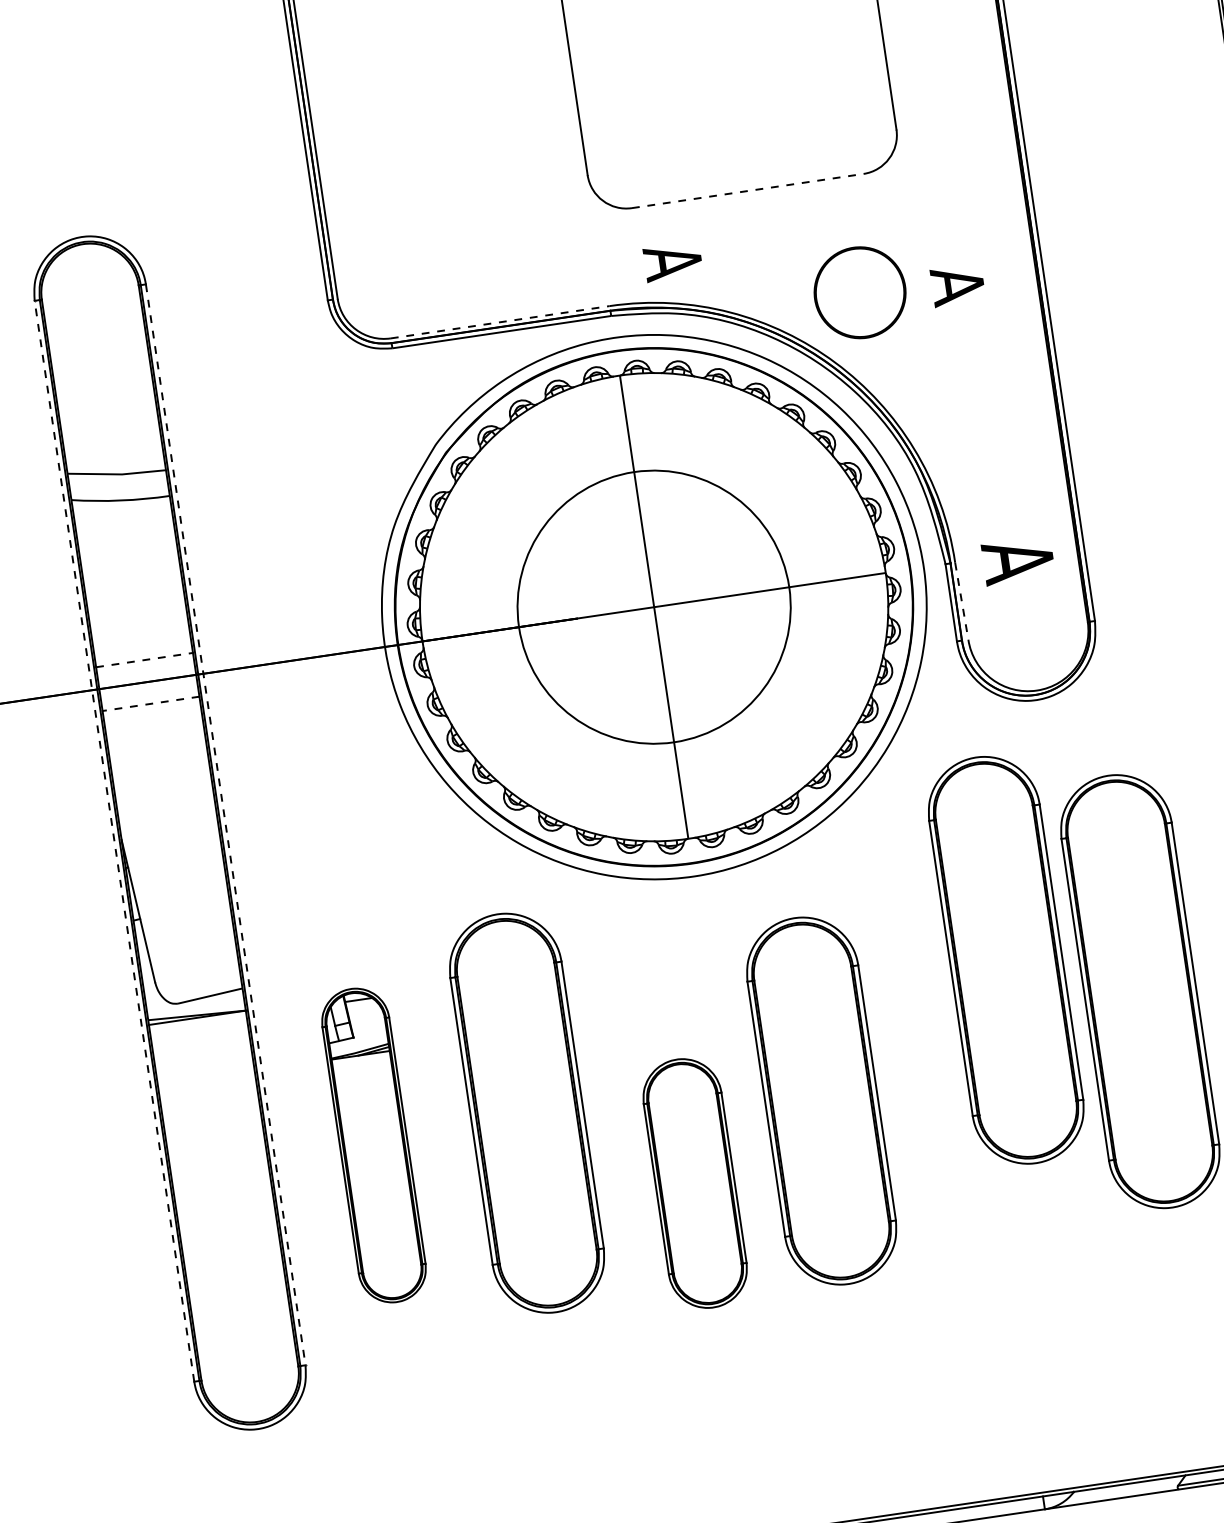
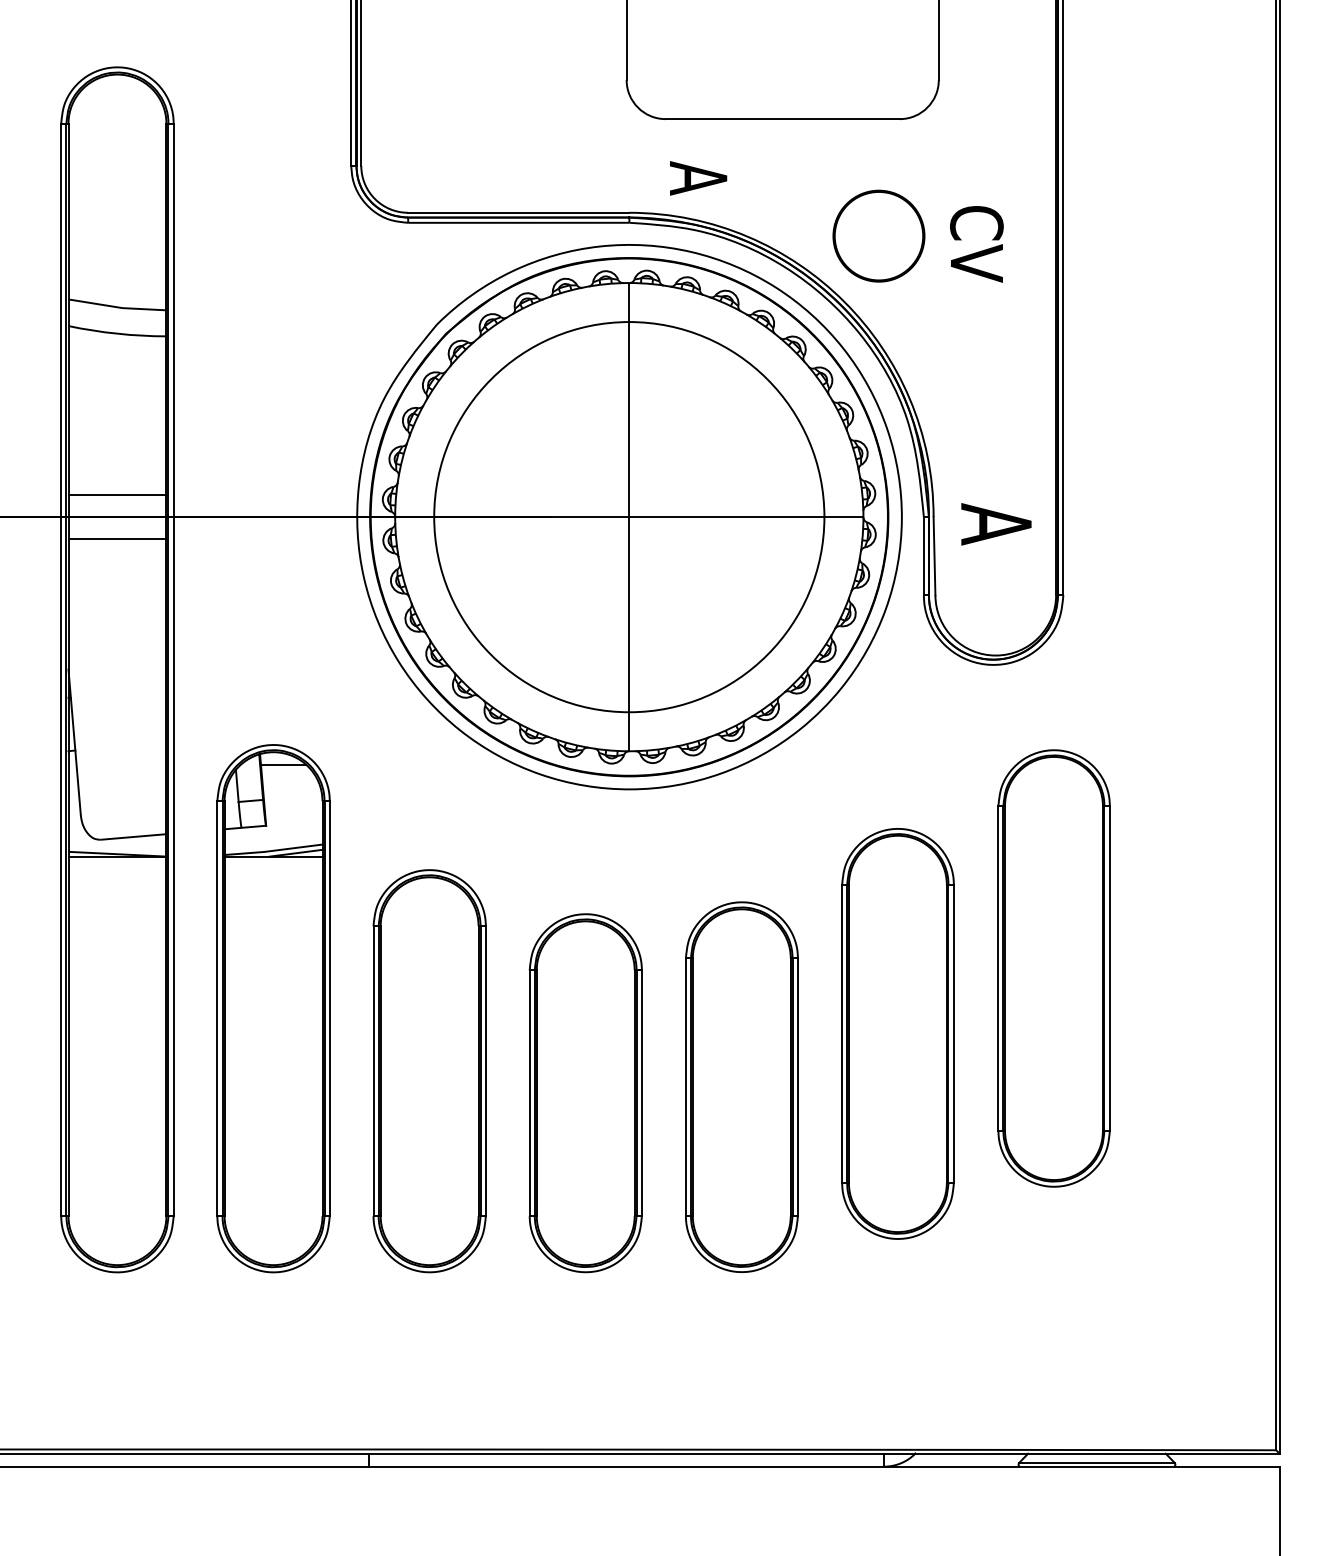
line: (748, 191) -> (783, 119), dashed -> solid
text: (957, 286) -> (976, 244), A -> CV
line: (500, 322) -> (518, 212), dashed -> solid
line: (961, 601) -> (934, 556), dashed -> solid
circle: (654, 607) -> (629, 517), size x1.43
line: (144, 660) -> (117, 495), dashed -> solid
line: (151, 704) -> (117, 539), dashed -> solid
line: (225, 825) -> (173, 670), dashed -> solid
line: (114, 840) -> (61, 669), dashed -> solid
part: (1005, 959) -> (897, 1033), moved
part: (821, 1101) -> (741, 1087), moved
part: (526, 1113) -> (429, 1071), moved
part: (373, 1145) -> (273, 1008), size x1.67
part: (695, 1183) -> (585, 1093), size x1.43

